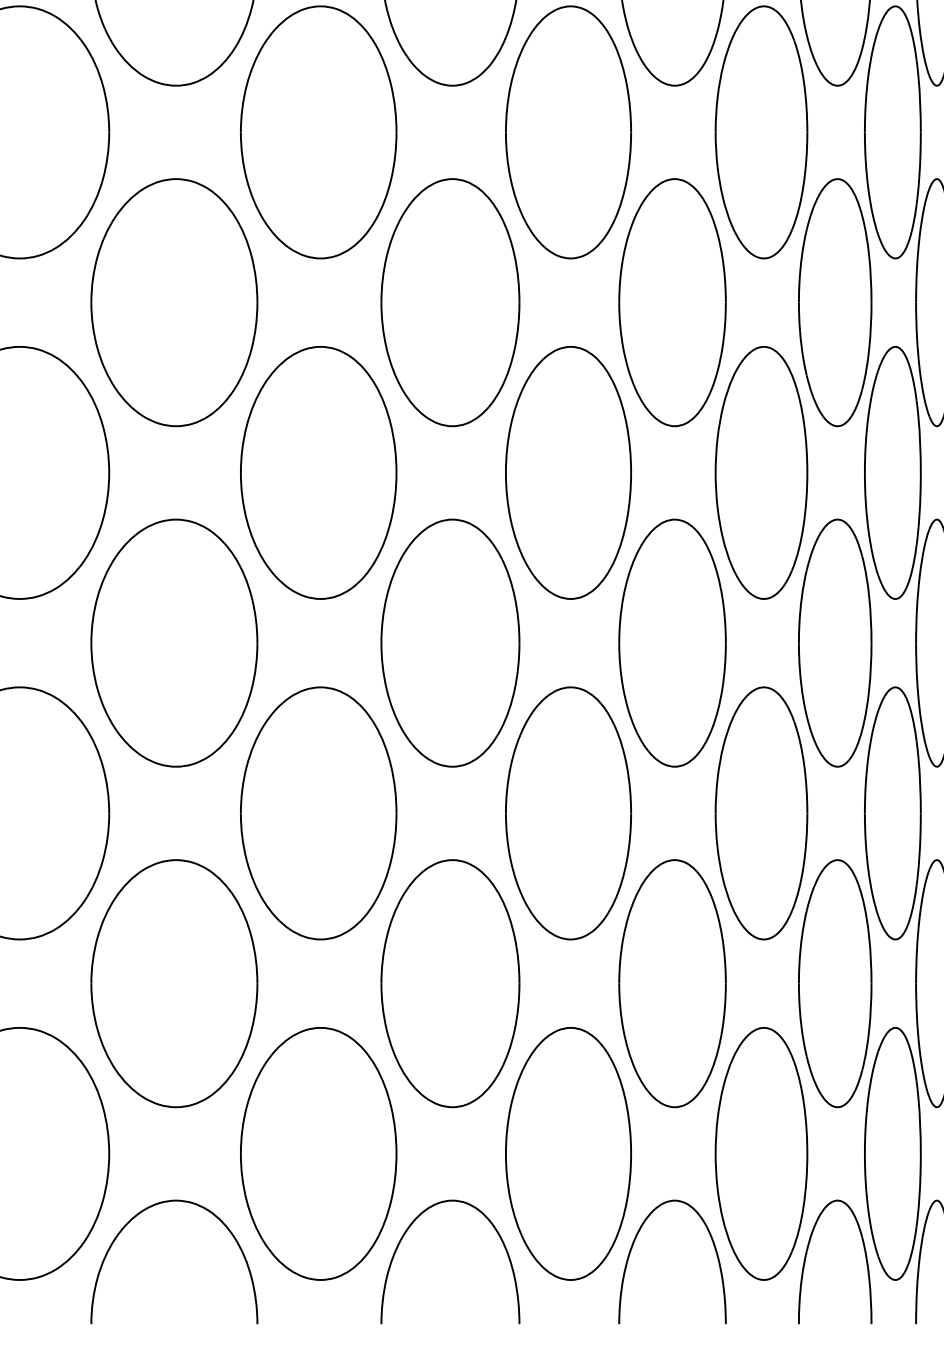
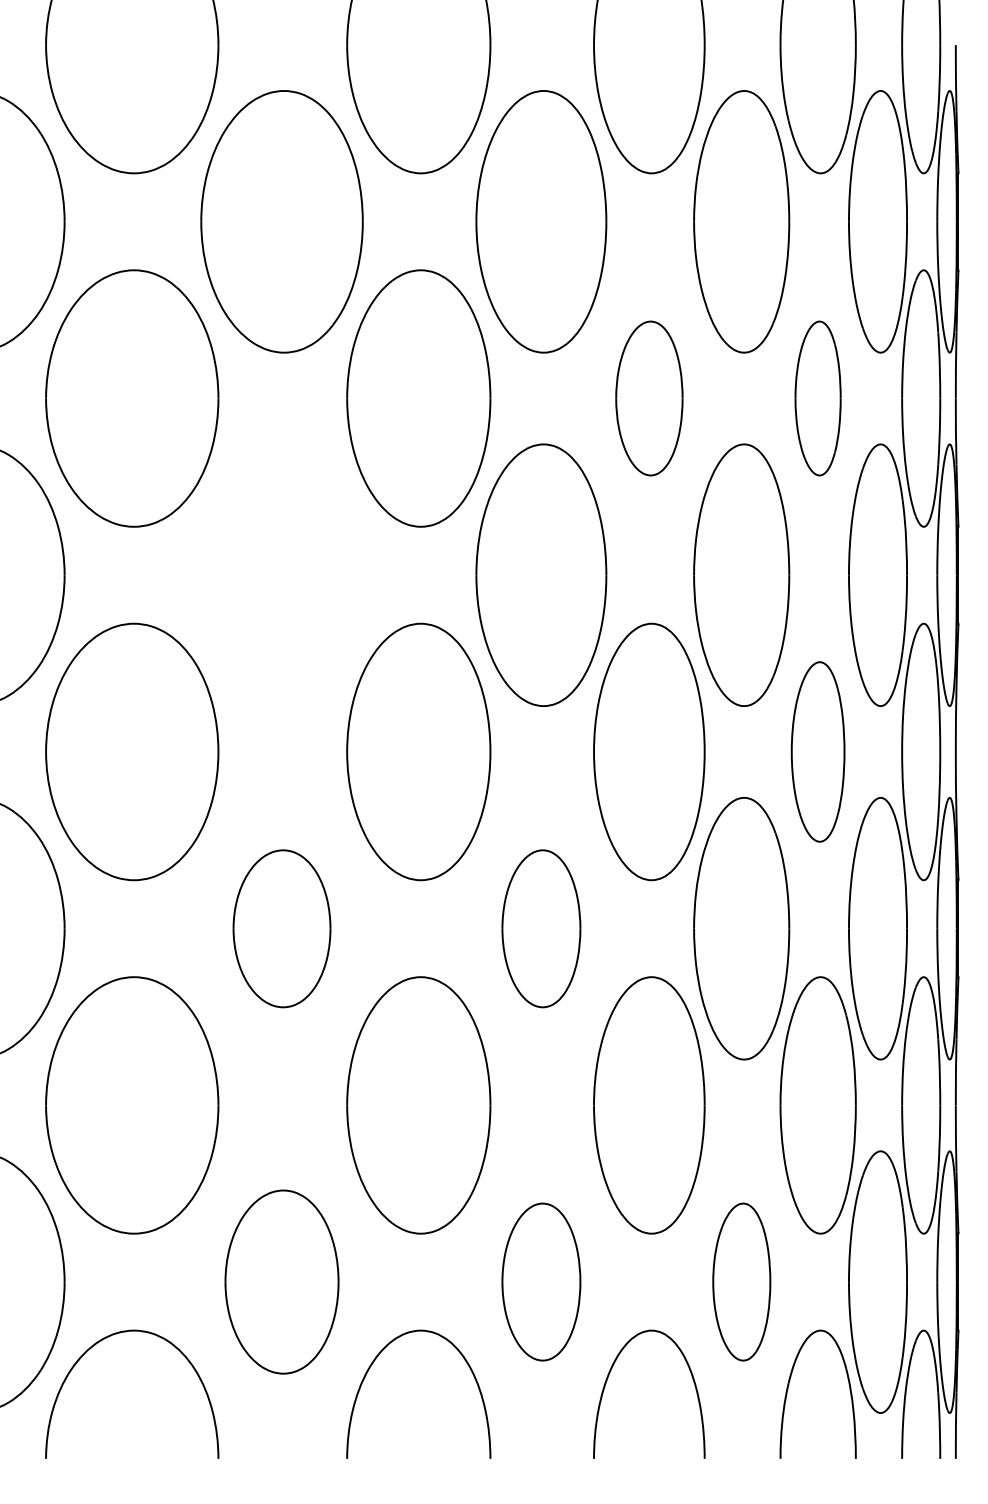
part: (672, 302) -> (649, 398), size x0.6
part: (834, 302) -> (817, 398), size x0.6
part: (318, 472) -> (281, 574), removed
part: (834, 642) -> (817, 751), size x0.7
part: (318, 813) -> (281, 928), size x0.6
part: (568, 813) -> (541, 928), size x0.6
part: (318, 1153) -> (281, 1281), size x0.7
part: (568, 1153) -> (541, 1281), size x0.6
part: (761, 1153) -> (741, 1281), size x0.6

